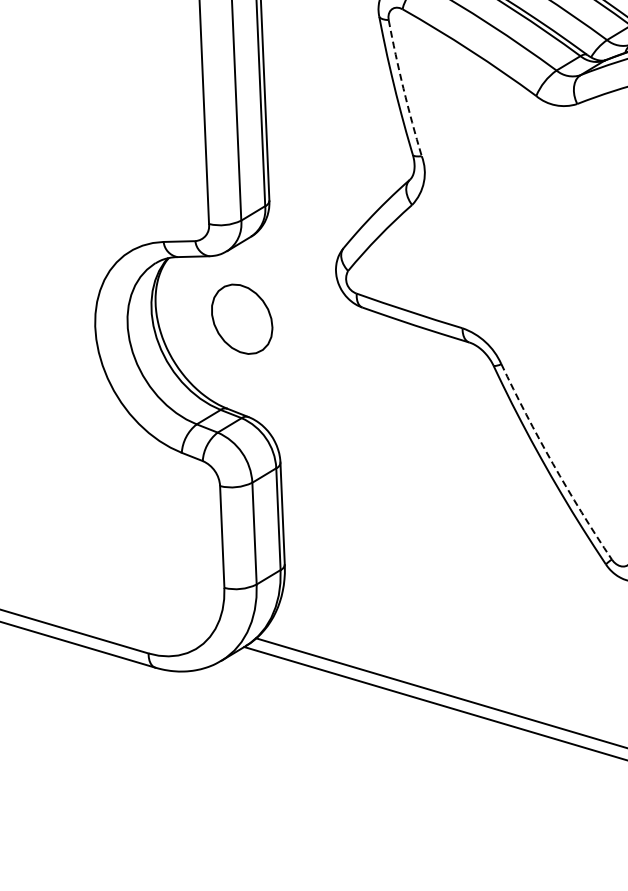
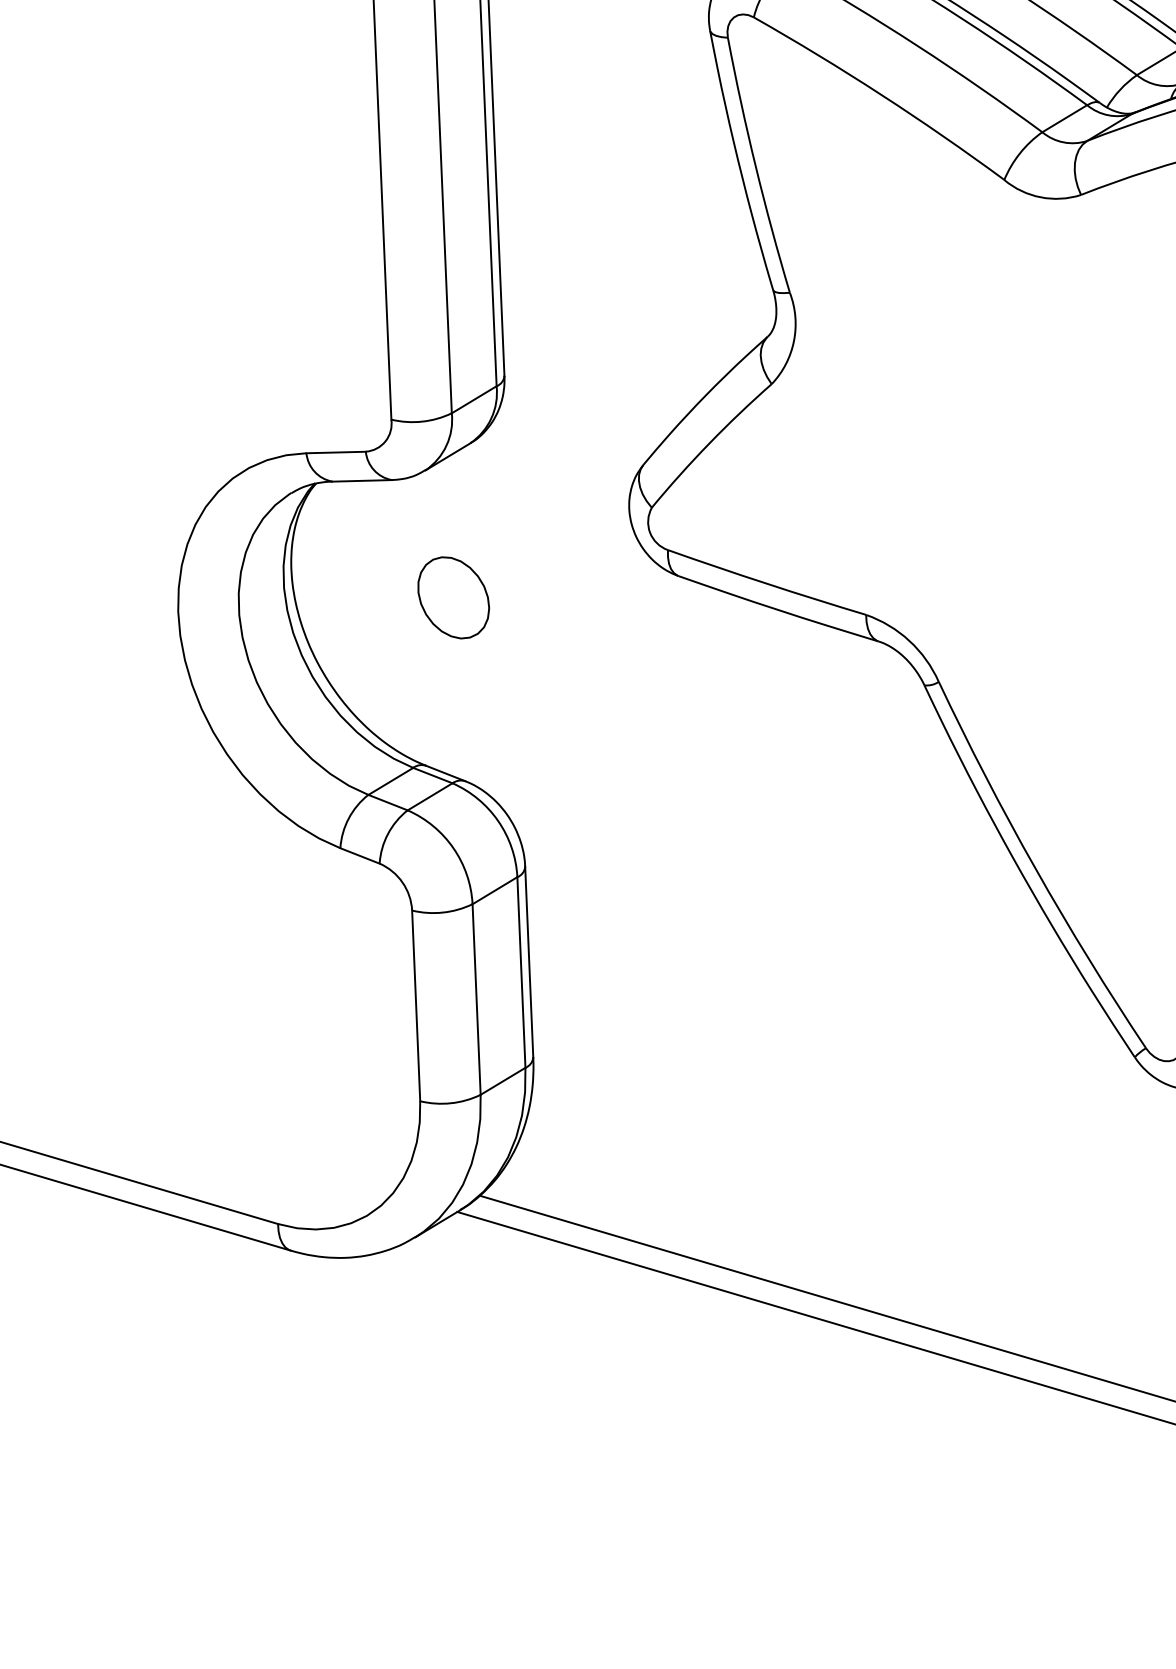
arc: (403, 88) -> (755, 165), dashed -> solid
part: (242, 318) -> (454, 596), size x0.62
arc: (553, 463) -> (1036, 868), dashed -> solid

